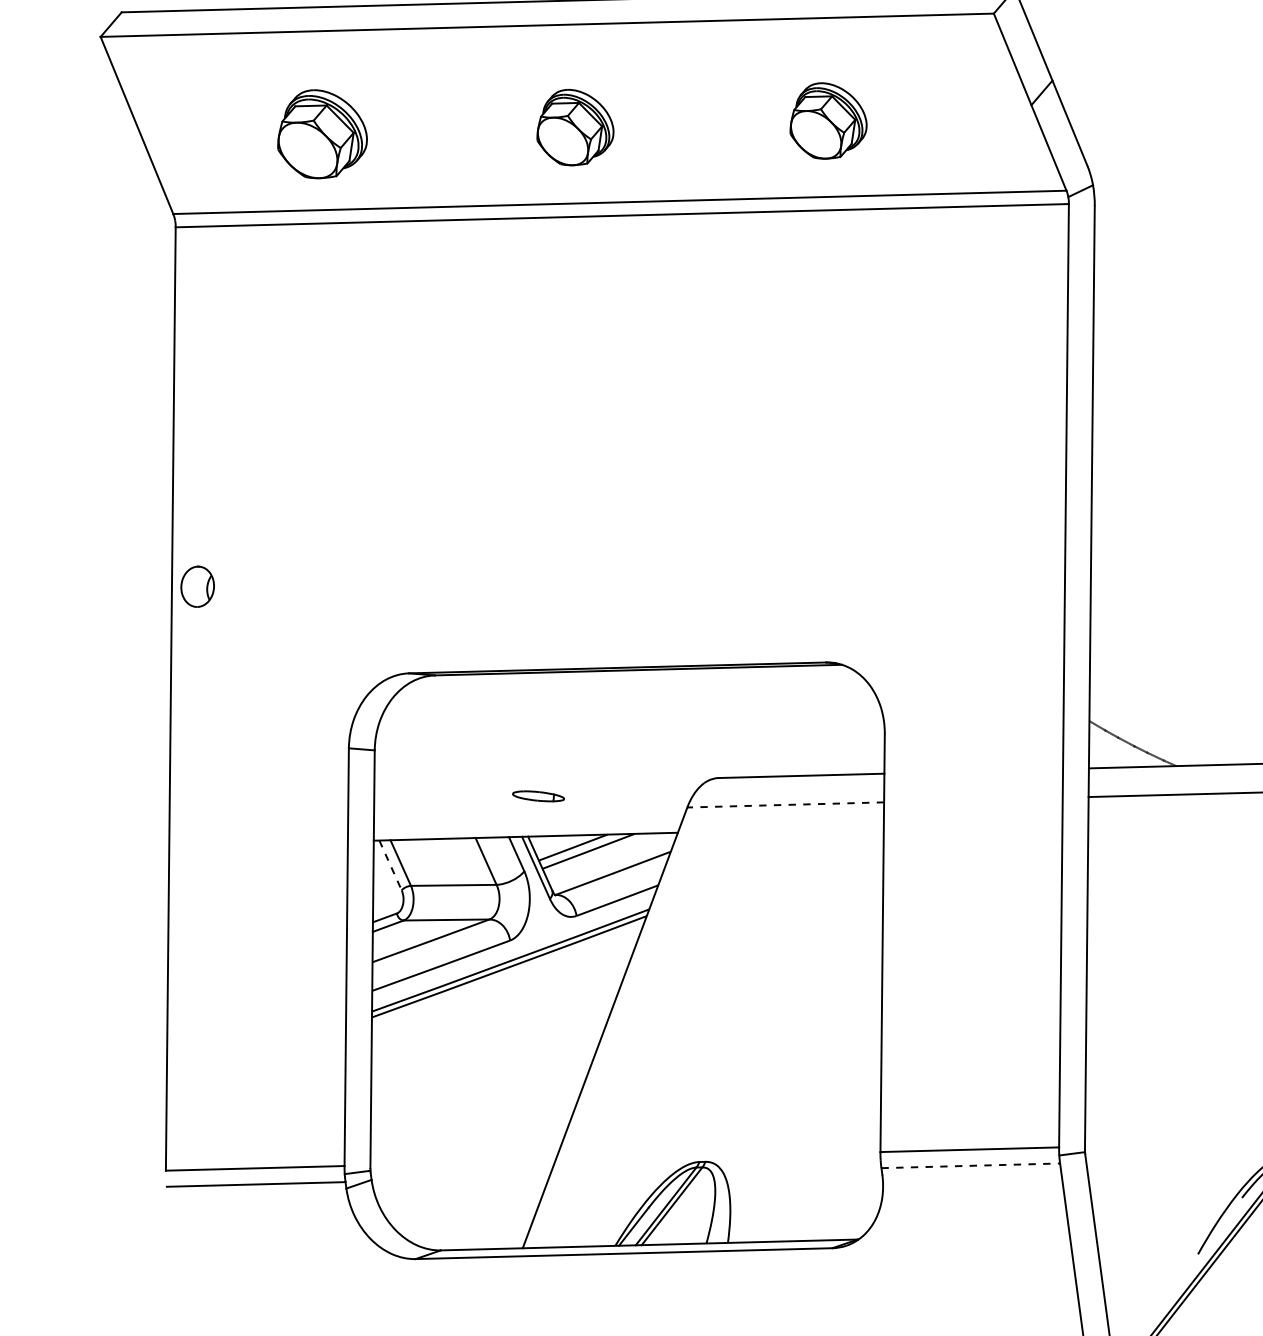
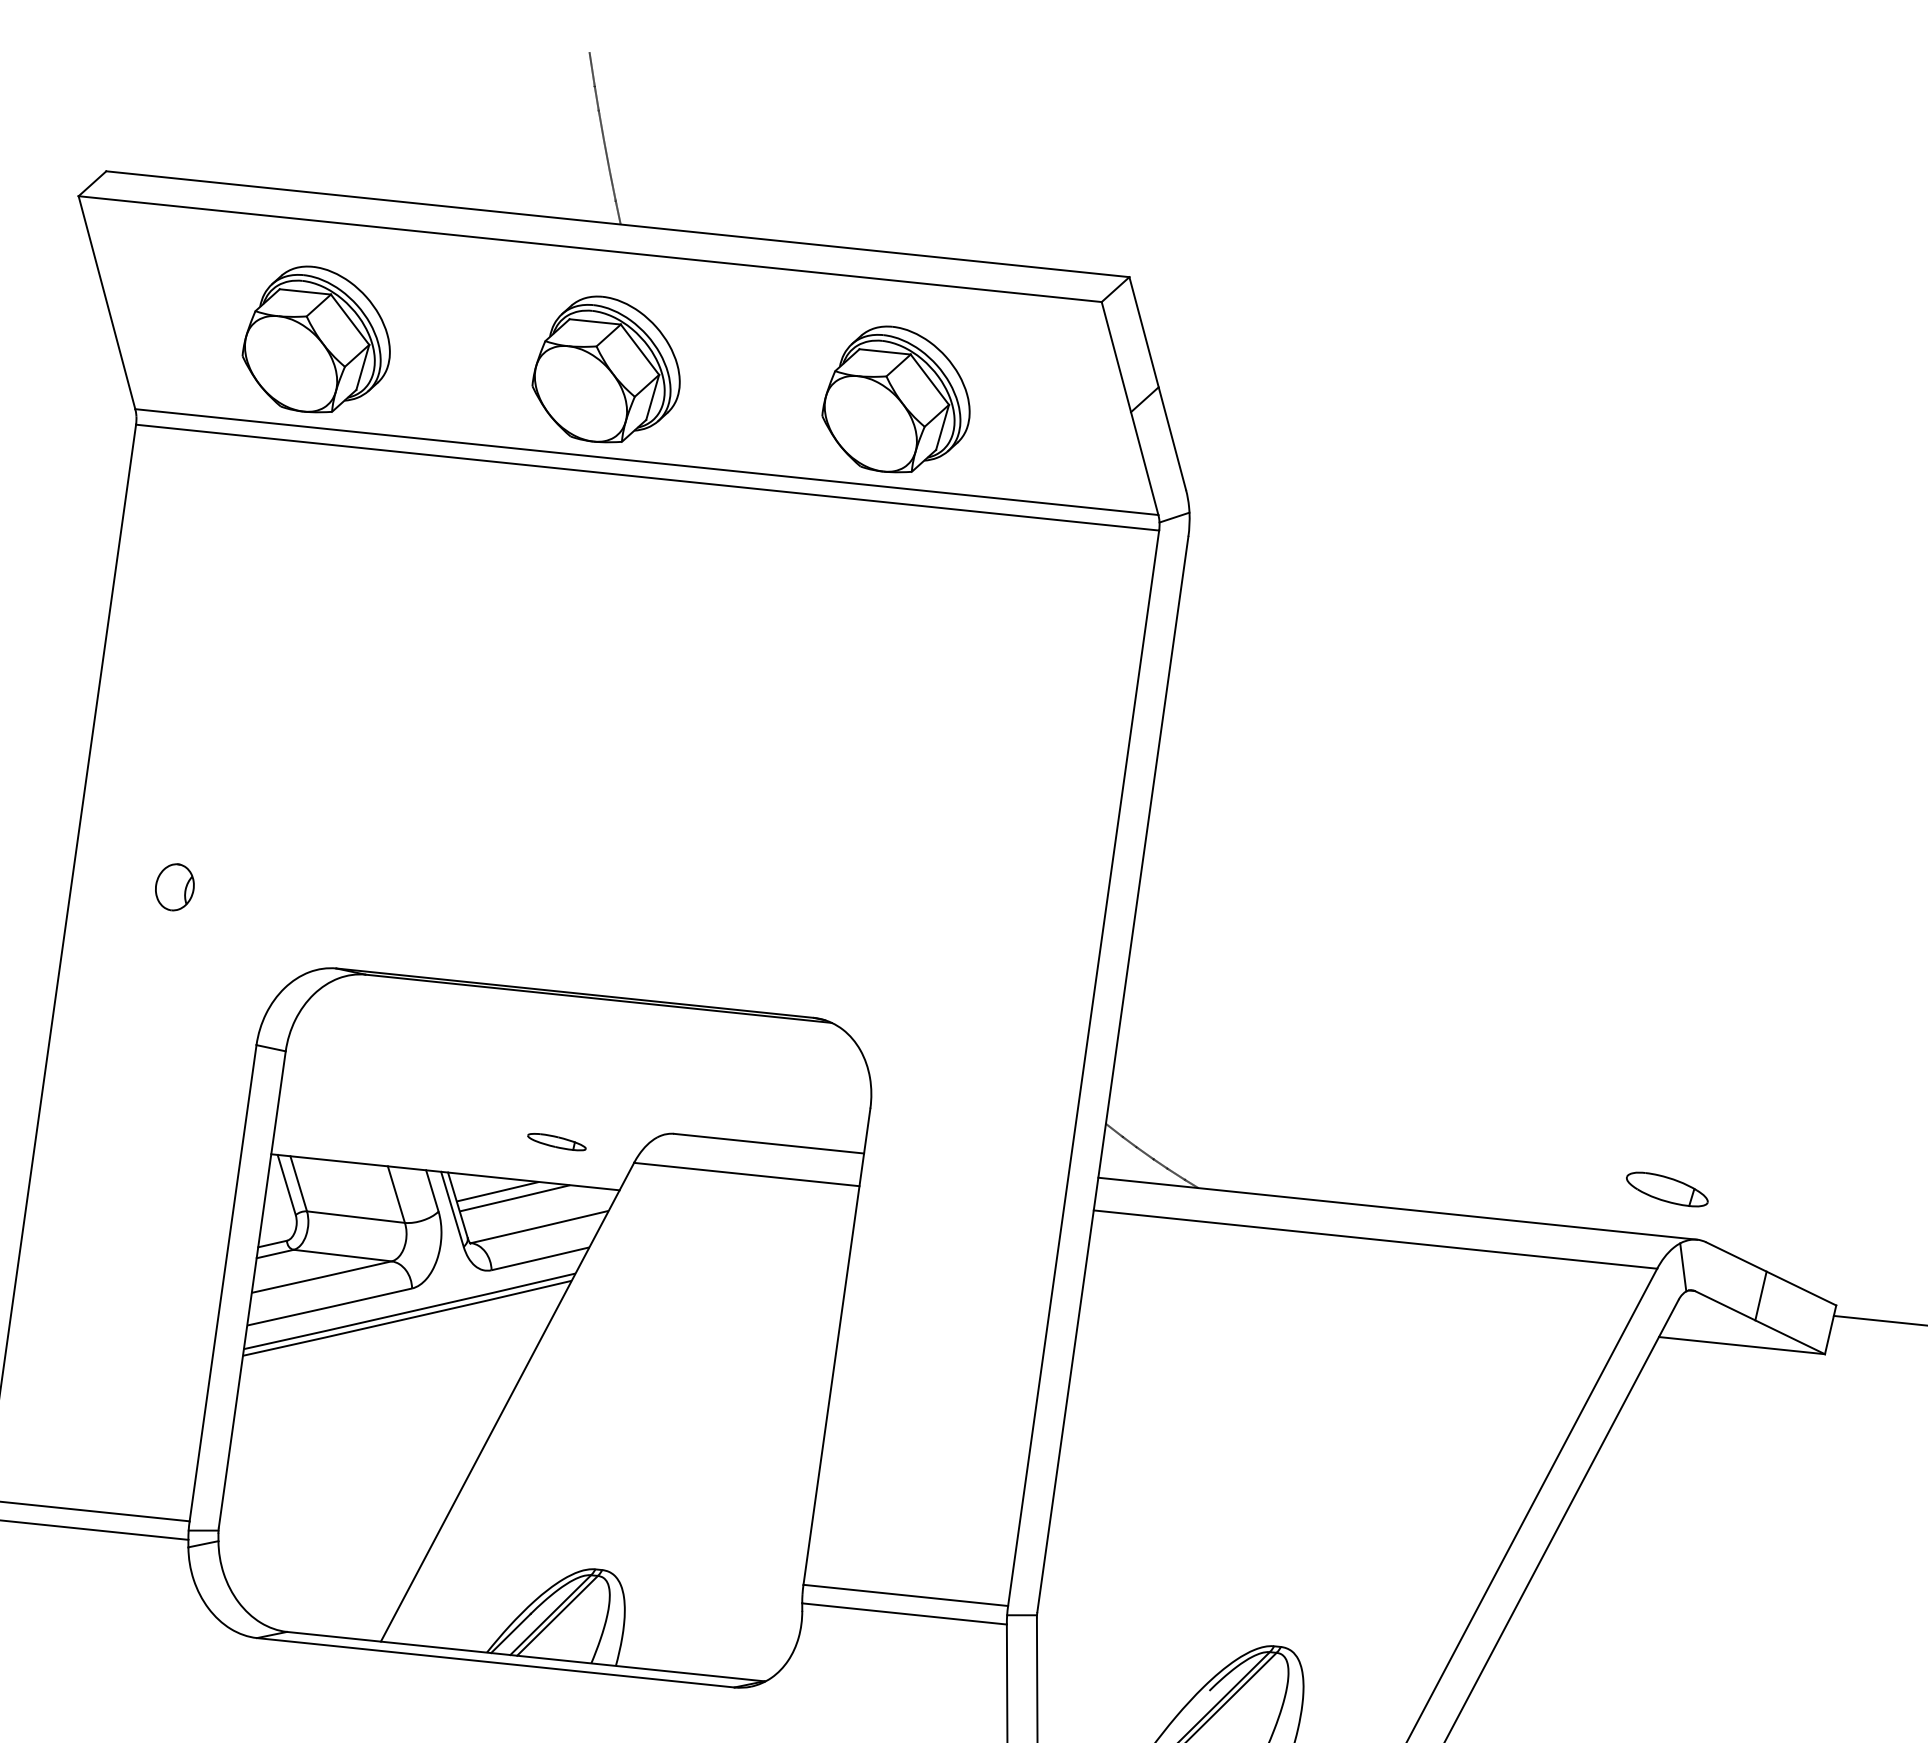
part: (827, 120) -> (895, 399), size x1.67
part: (573, 127) -> (605, 369), size x1.67
part: (320, 133) -> (315, 339), size x1.43
part: (197, 586) -> (174, 887), moved
part: (538, 796) -> (556, 1142), moved
line: (785, 804) -> (746, 1174), dashed -> solid
line: (390, 865) -> (286, 1185), dashed -> solid
line: (970, 1165) -> (904, 1613), dashed -> solid

